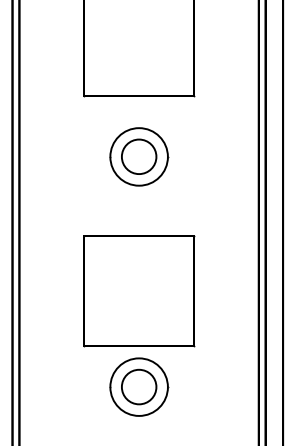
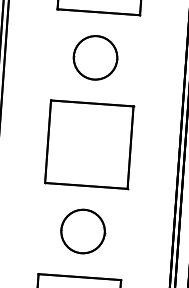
circle: (138, 156) -> (95, 57), size x1.67
part: (139, 291) -> (89, 145), moved
circle: (138, 386) -> (82, 231), size x1.67

